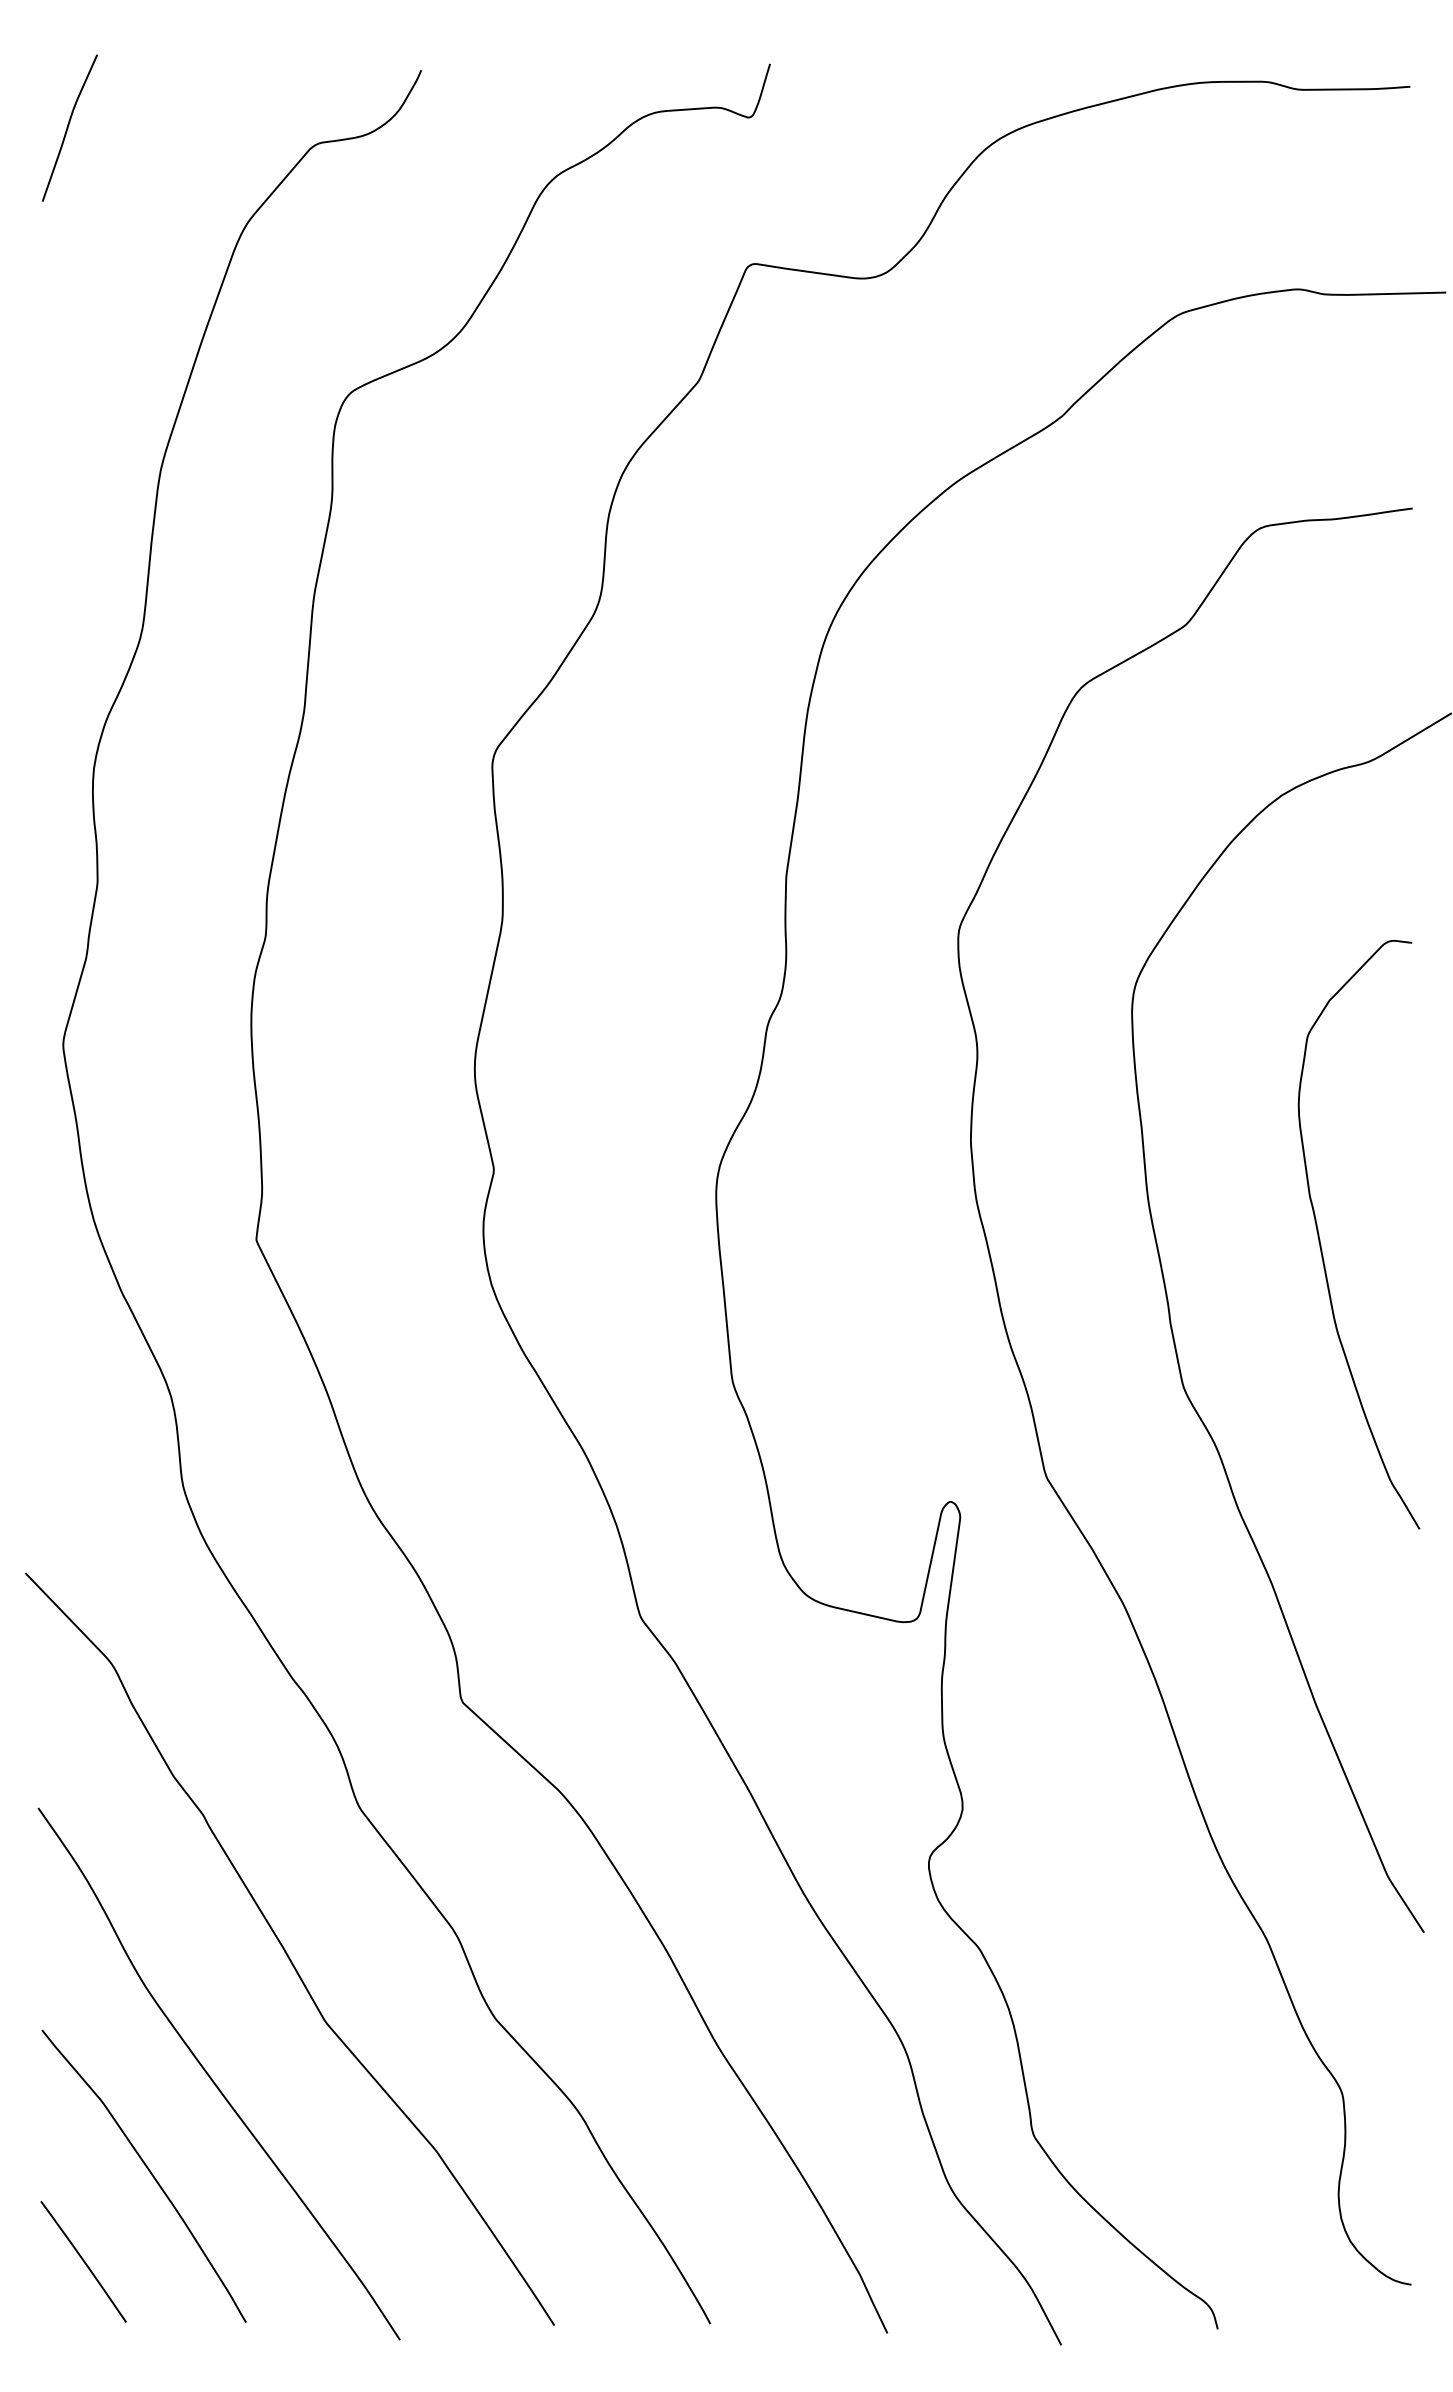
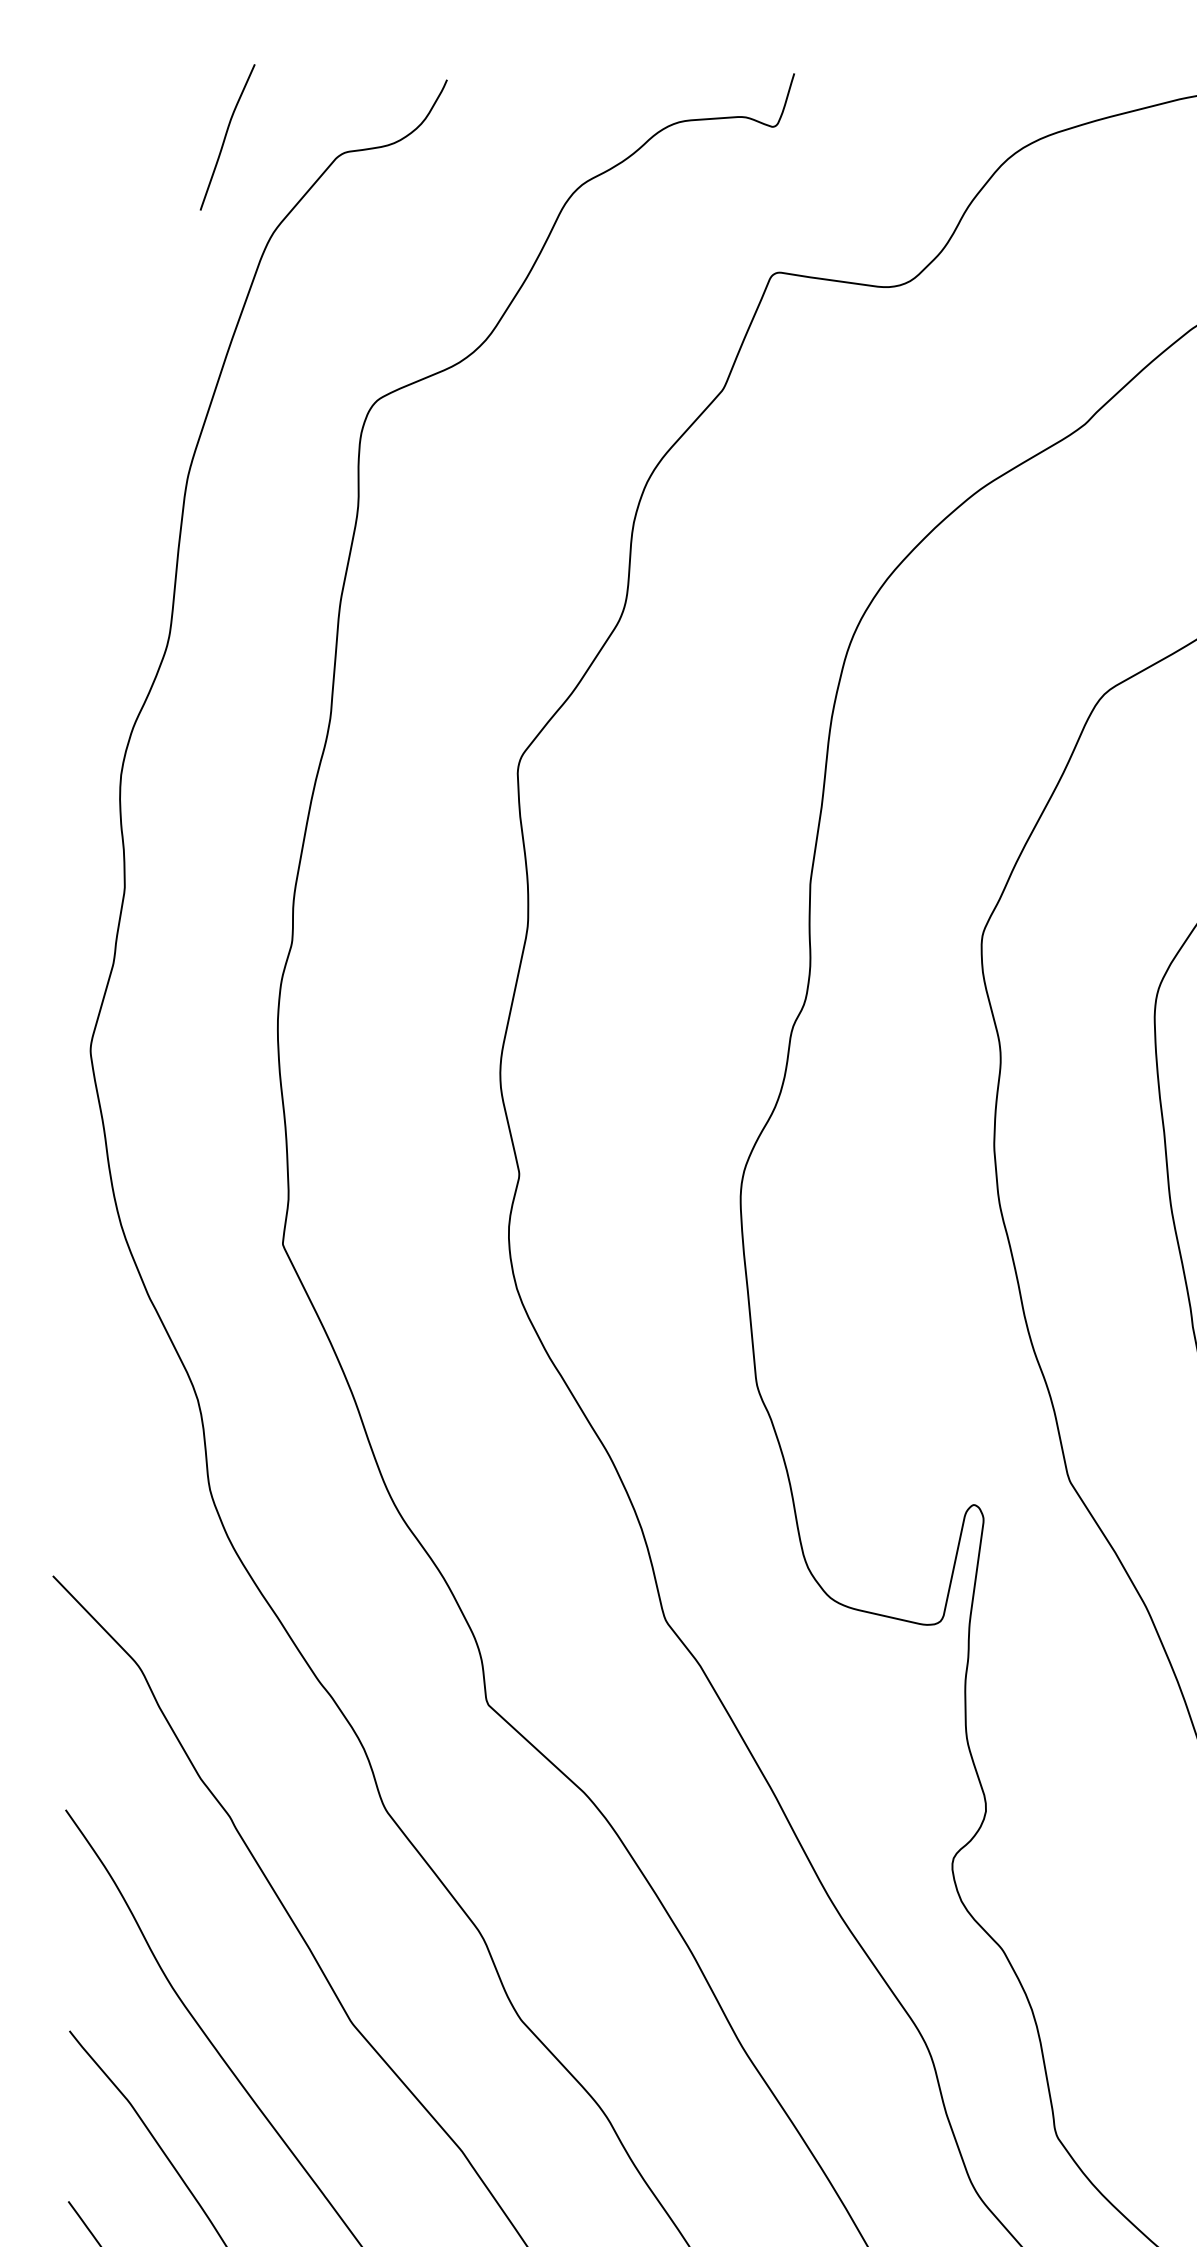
curve: (68, 127) -> (226, 136), moved

